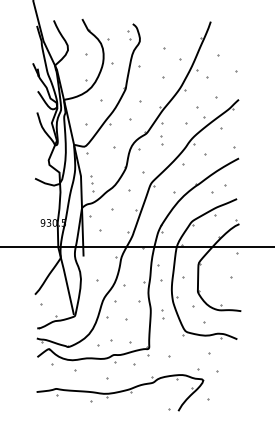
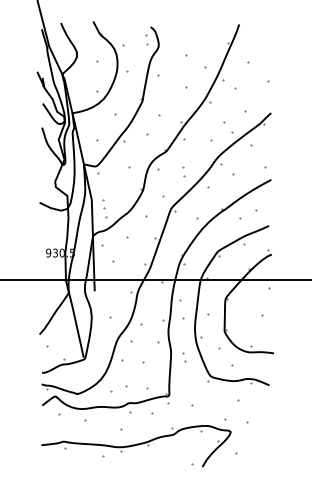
part: (161, 140) -> (183, 171), moved

